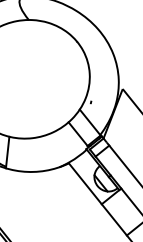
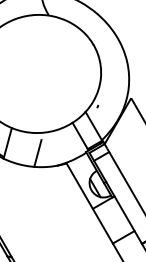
line: (38, 158) -> (37, 153), added

